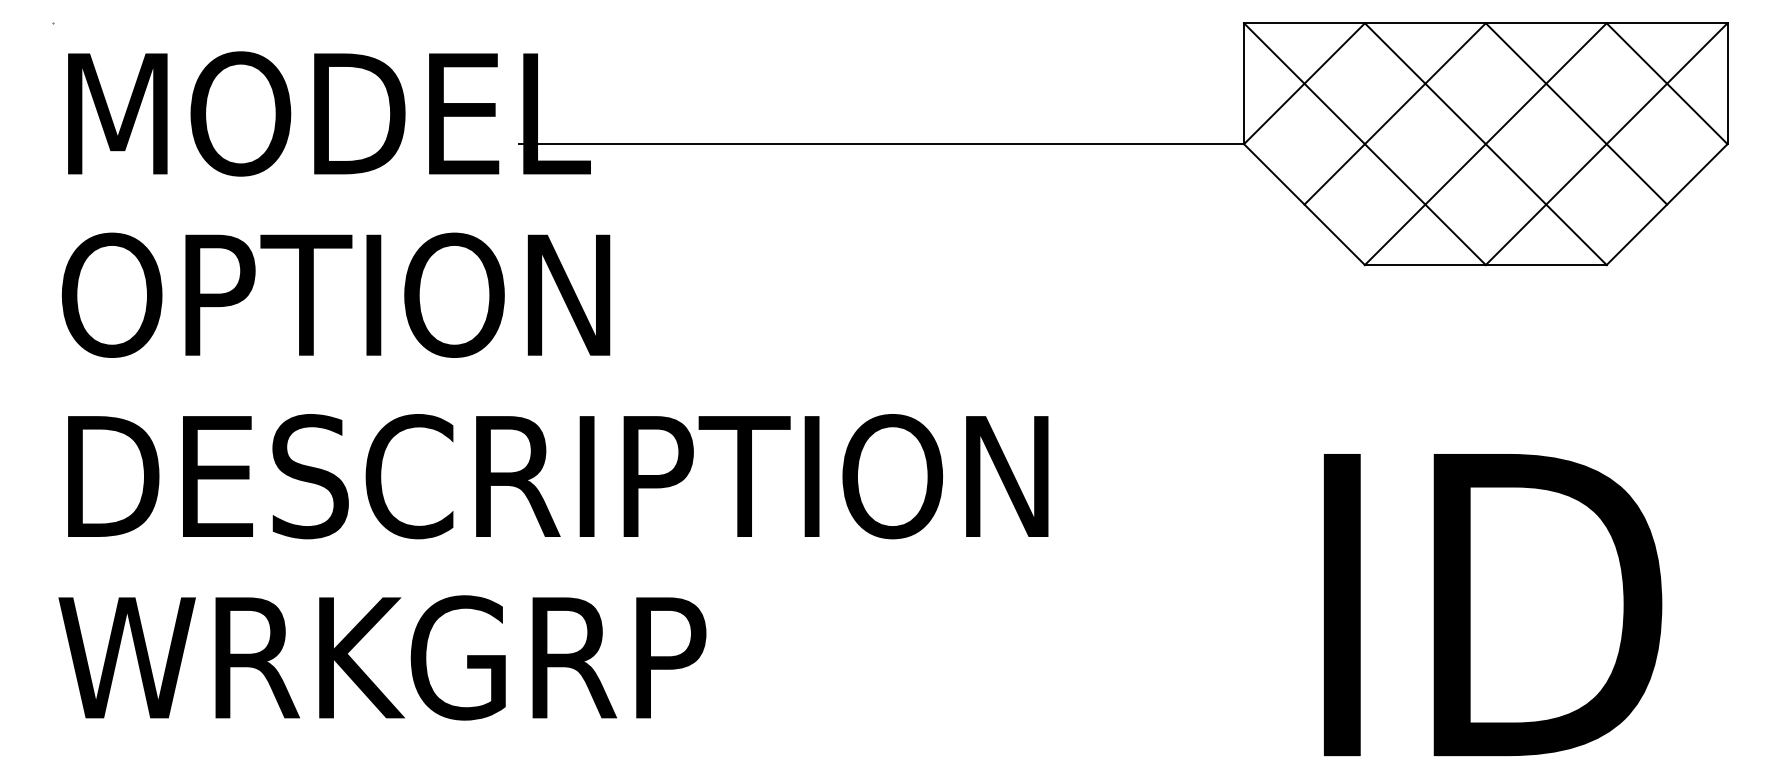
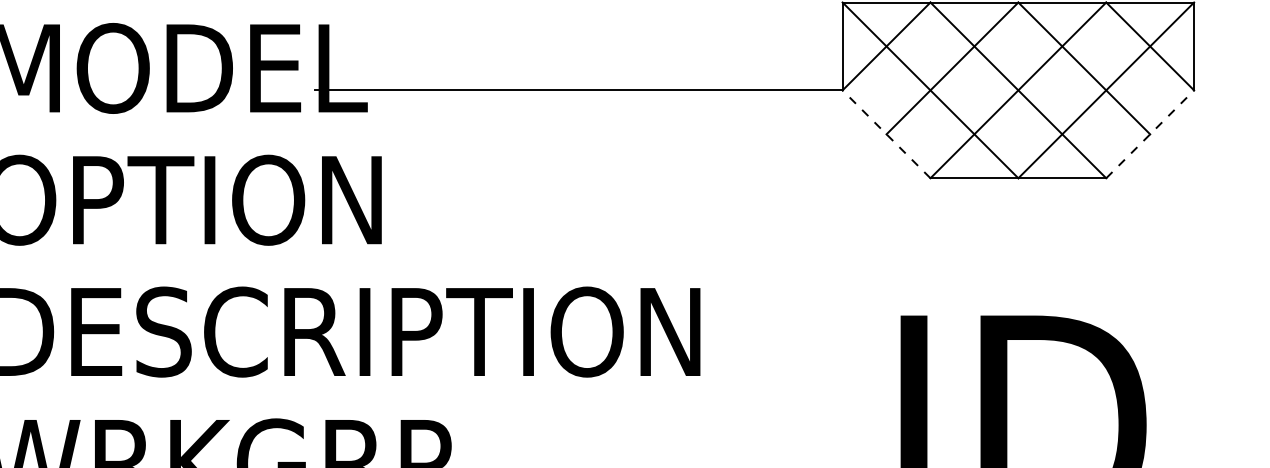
line: (1304, 204) -> (886, 134), solid -> dashed
line: (1667, 204) -> (1150, 134), solid -> dashed

